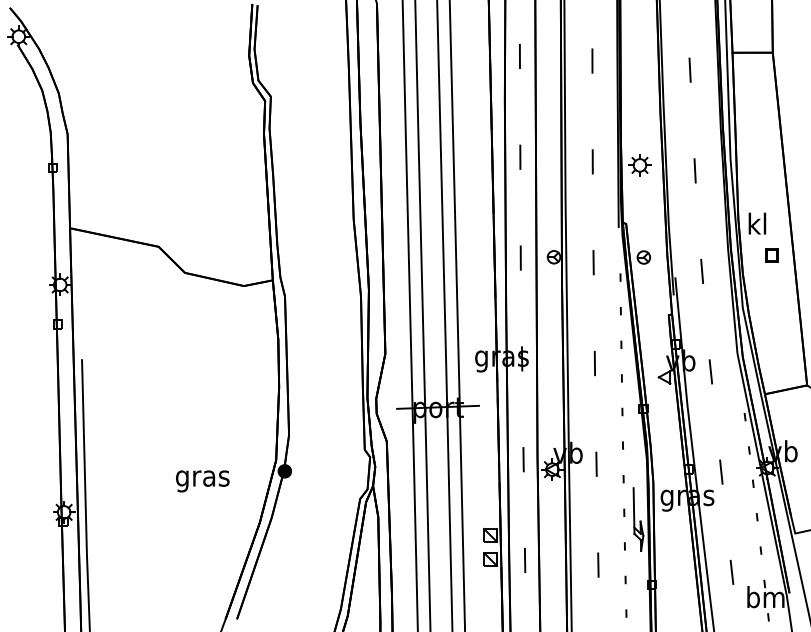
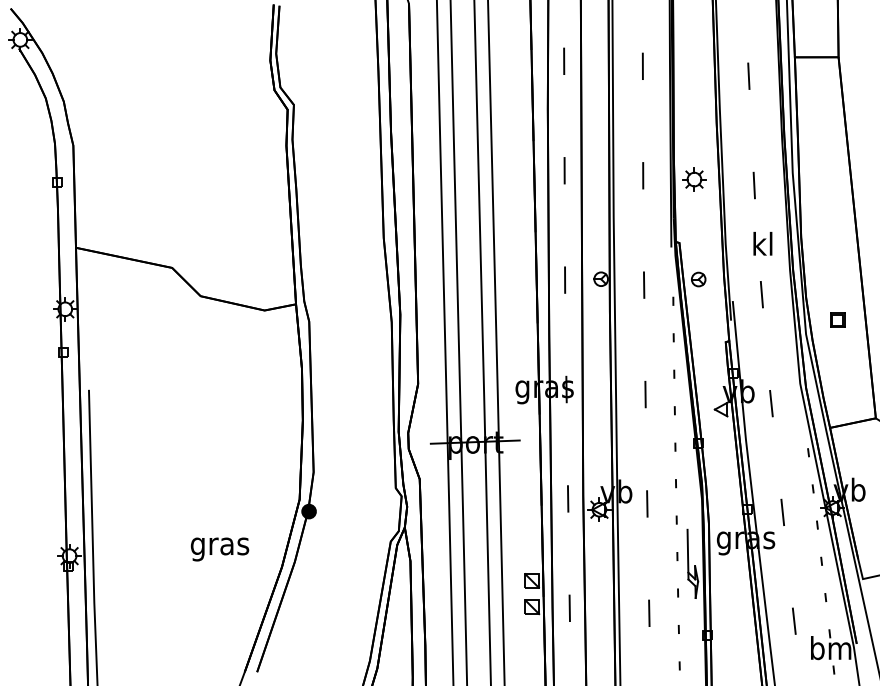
text: (757, 223) -> (762, 243), moved
part: (771, 254) -> (837, 319), moved
text: (202, 481) -> (219, 549), moved

